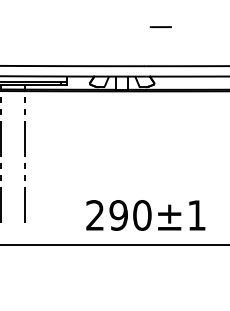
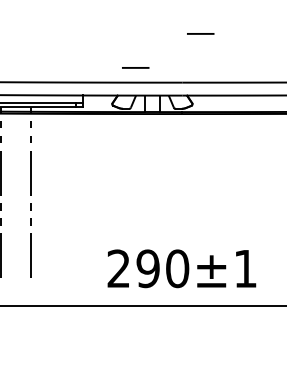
line: (108, 54) -> (135, 67), added

